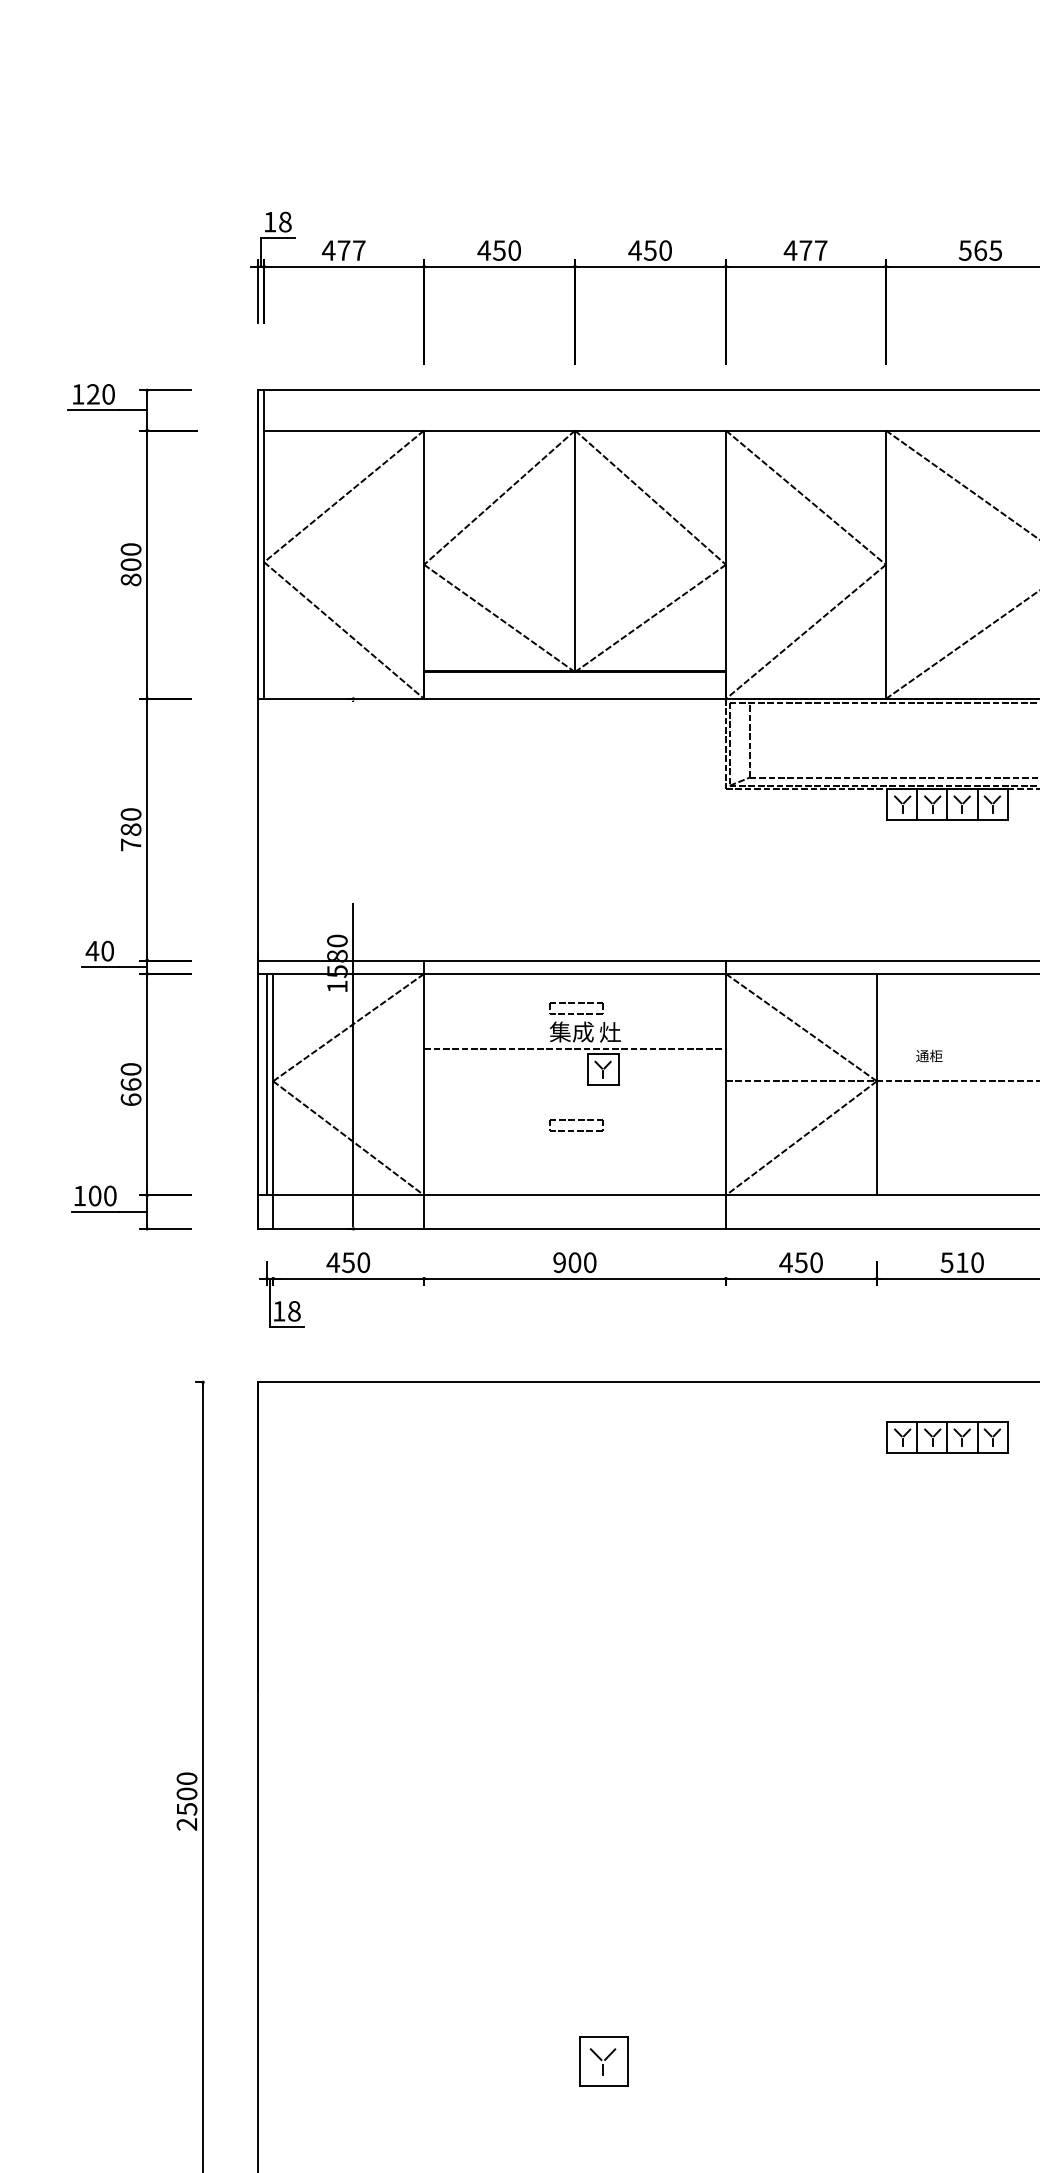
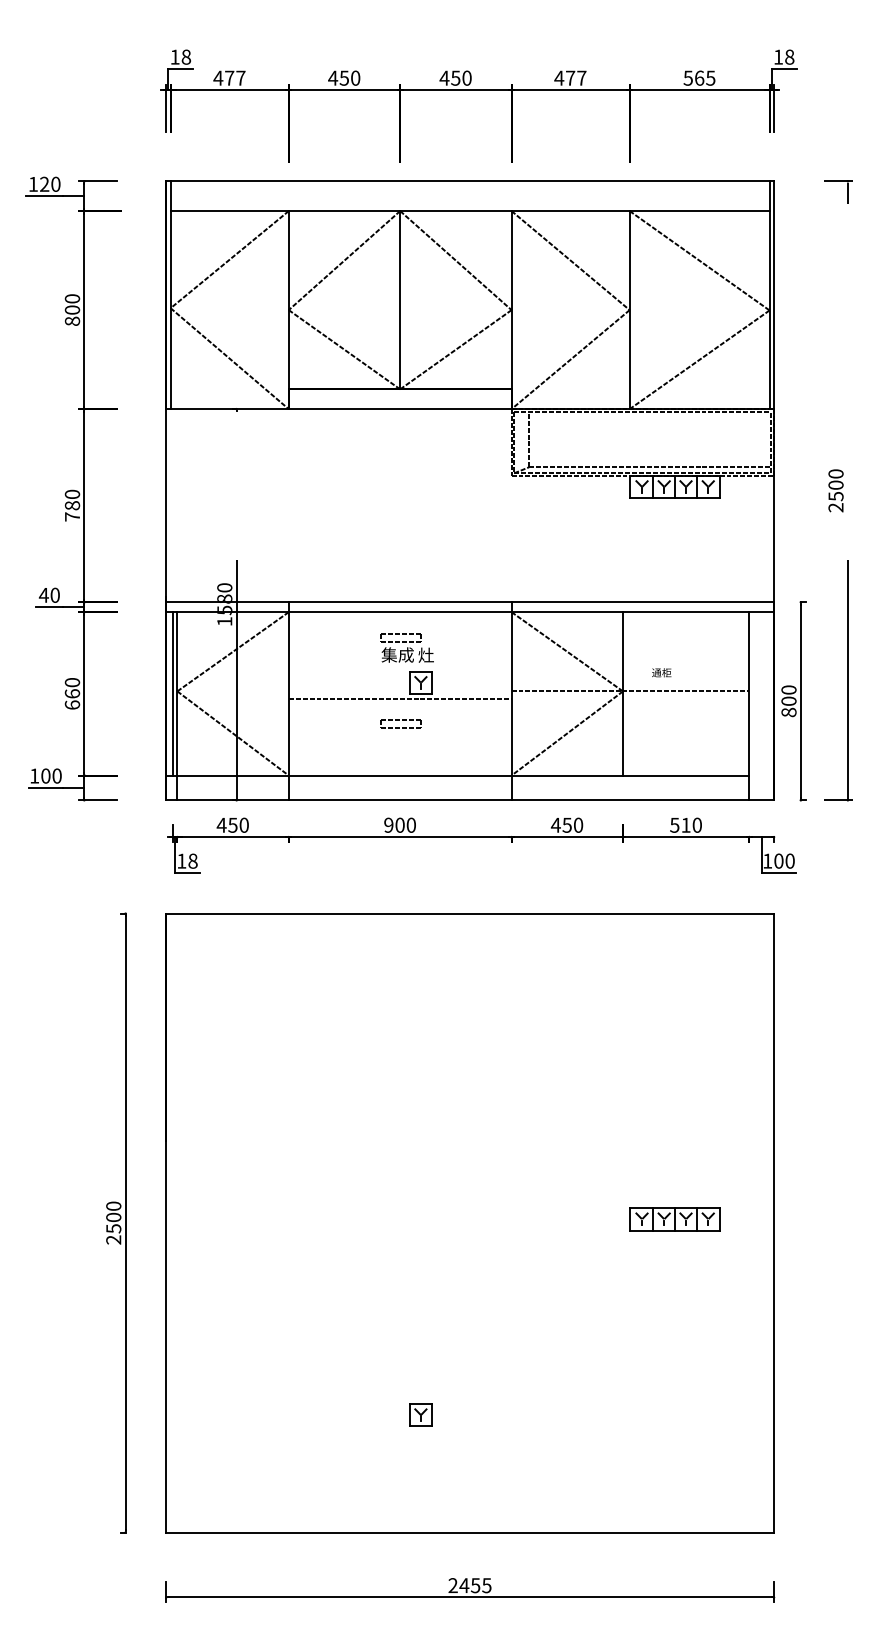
line: (574, 1048) -> (399, 698), moved
part: (946, 1437) -> (674, 1219), moved
part: (602, 2060) -> (420, 1414), size x0.62

